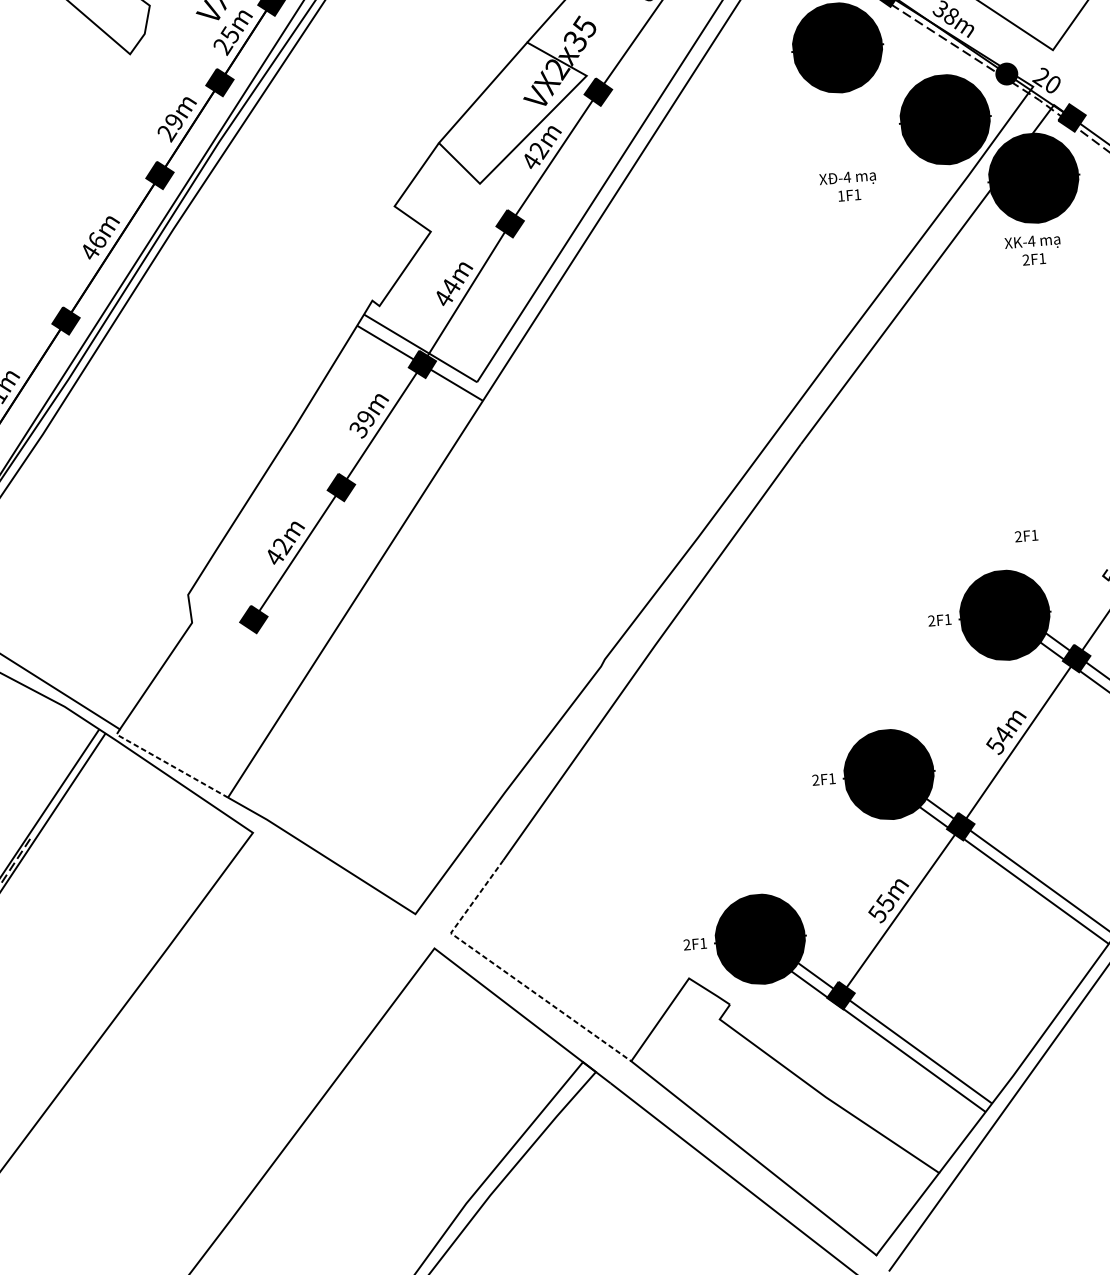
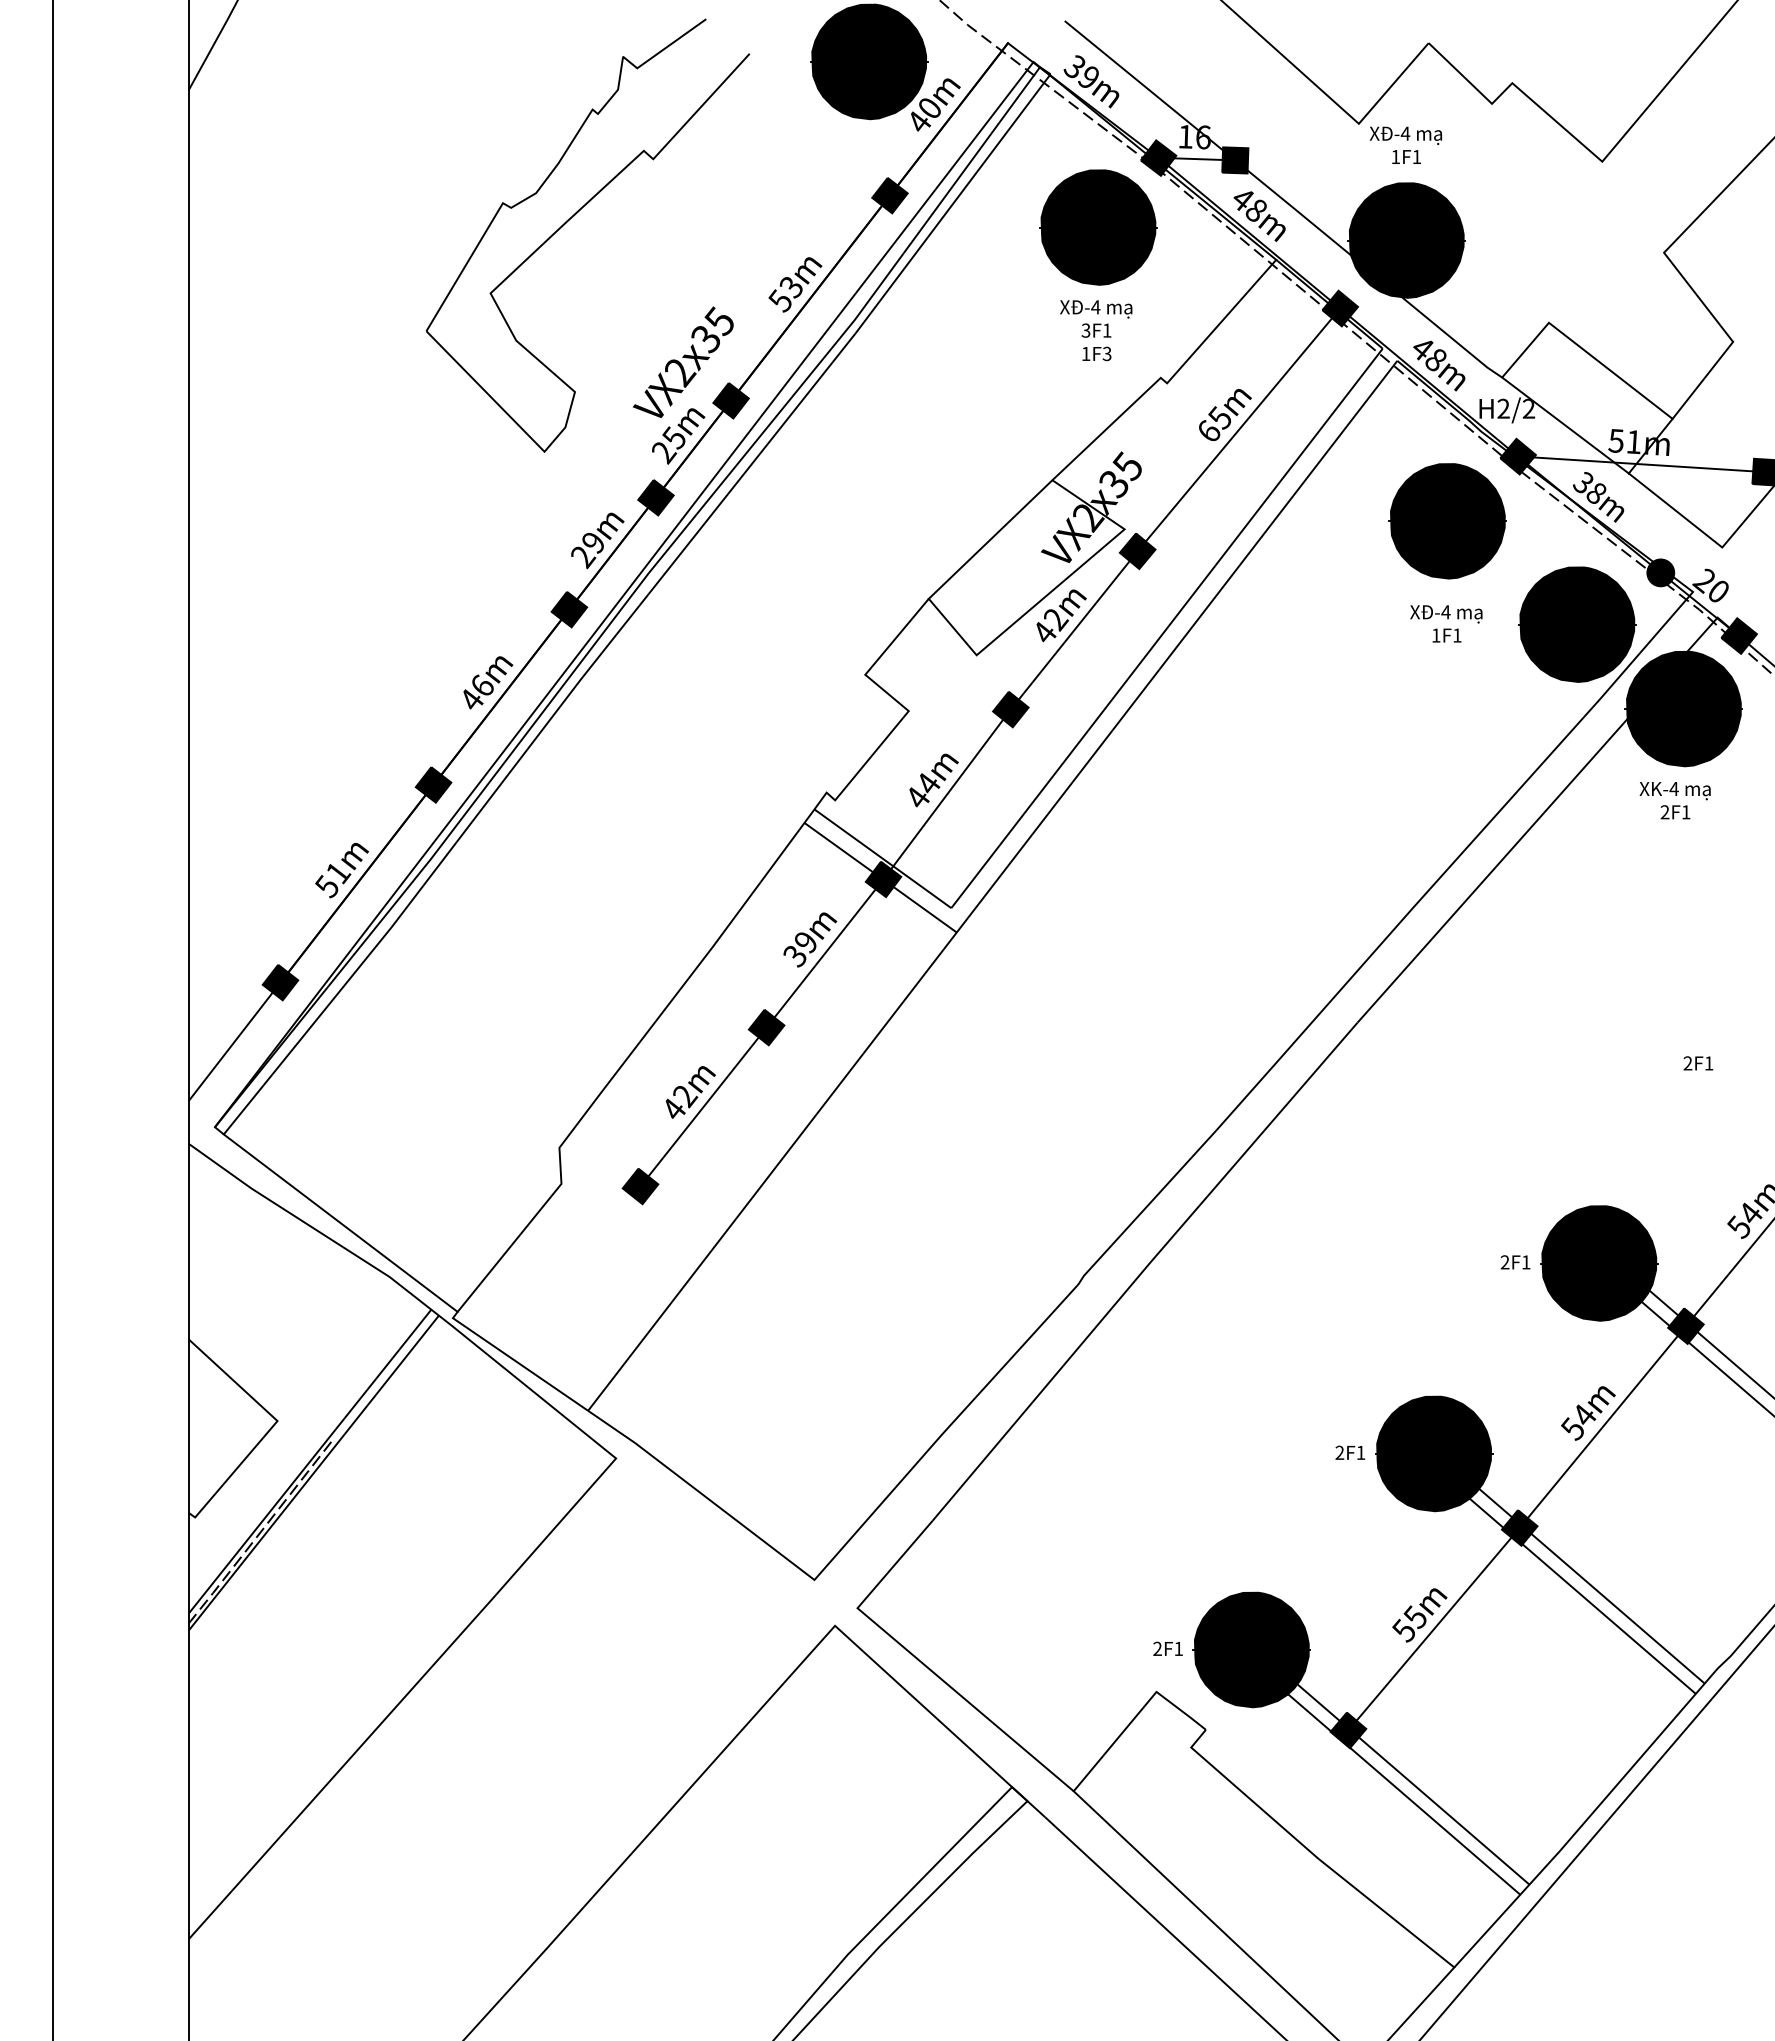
text: (848, 186) -> (1446, 623), moved
text: (1026, 536) -> (1698, 1063), moved
line: (169, 764) -> (517, 1362), dashed -> solid
line: (504, 971) -> (921, 1662), dashed -> solid

